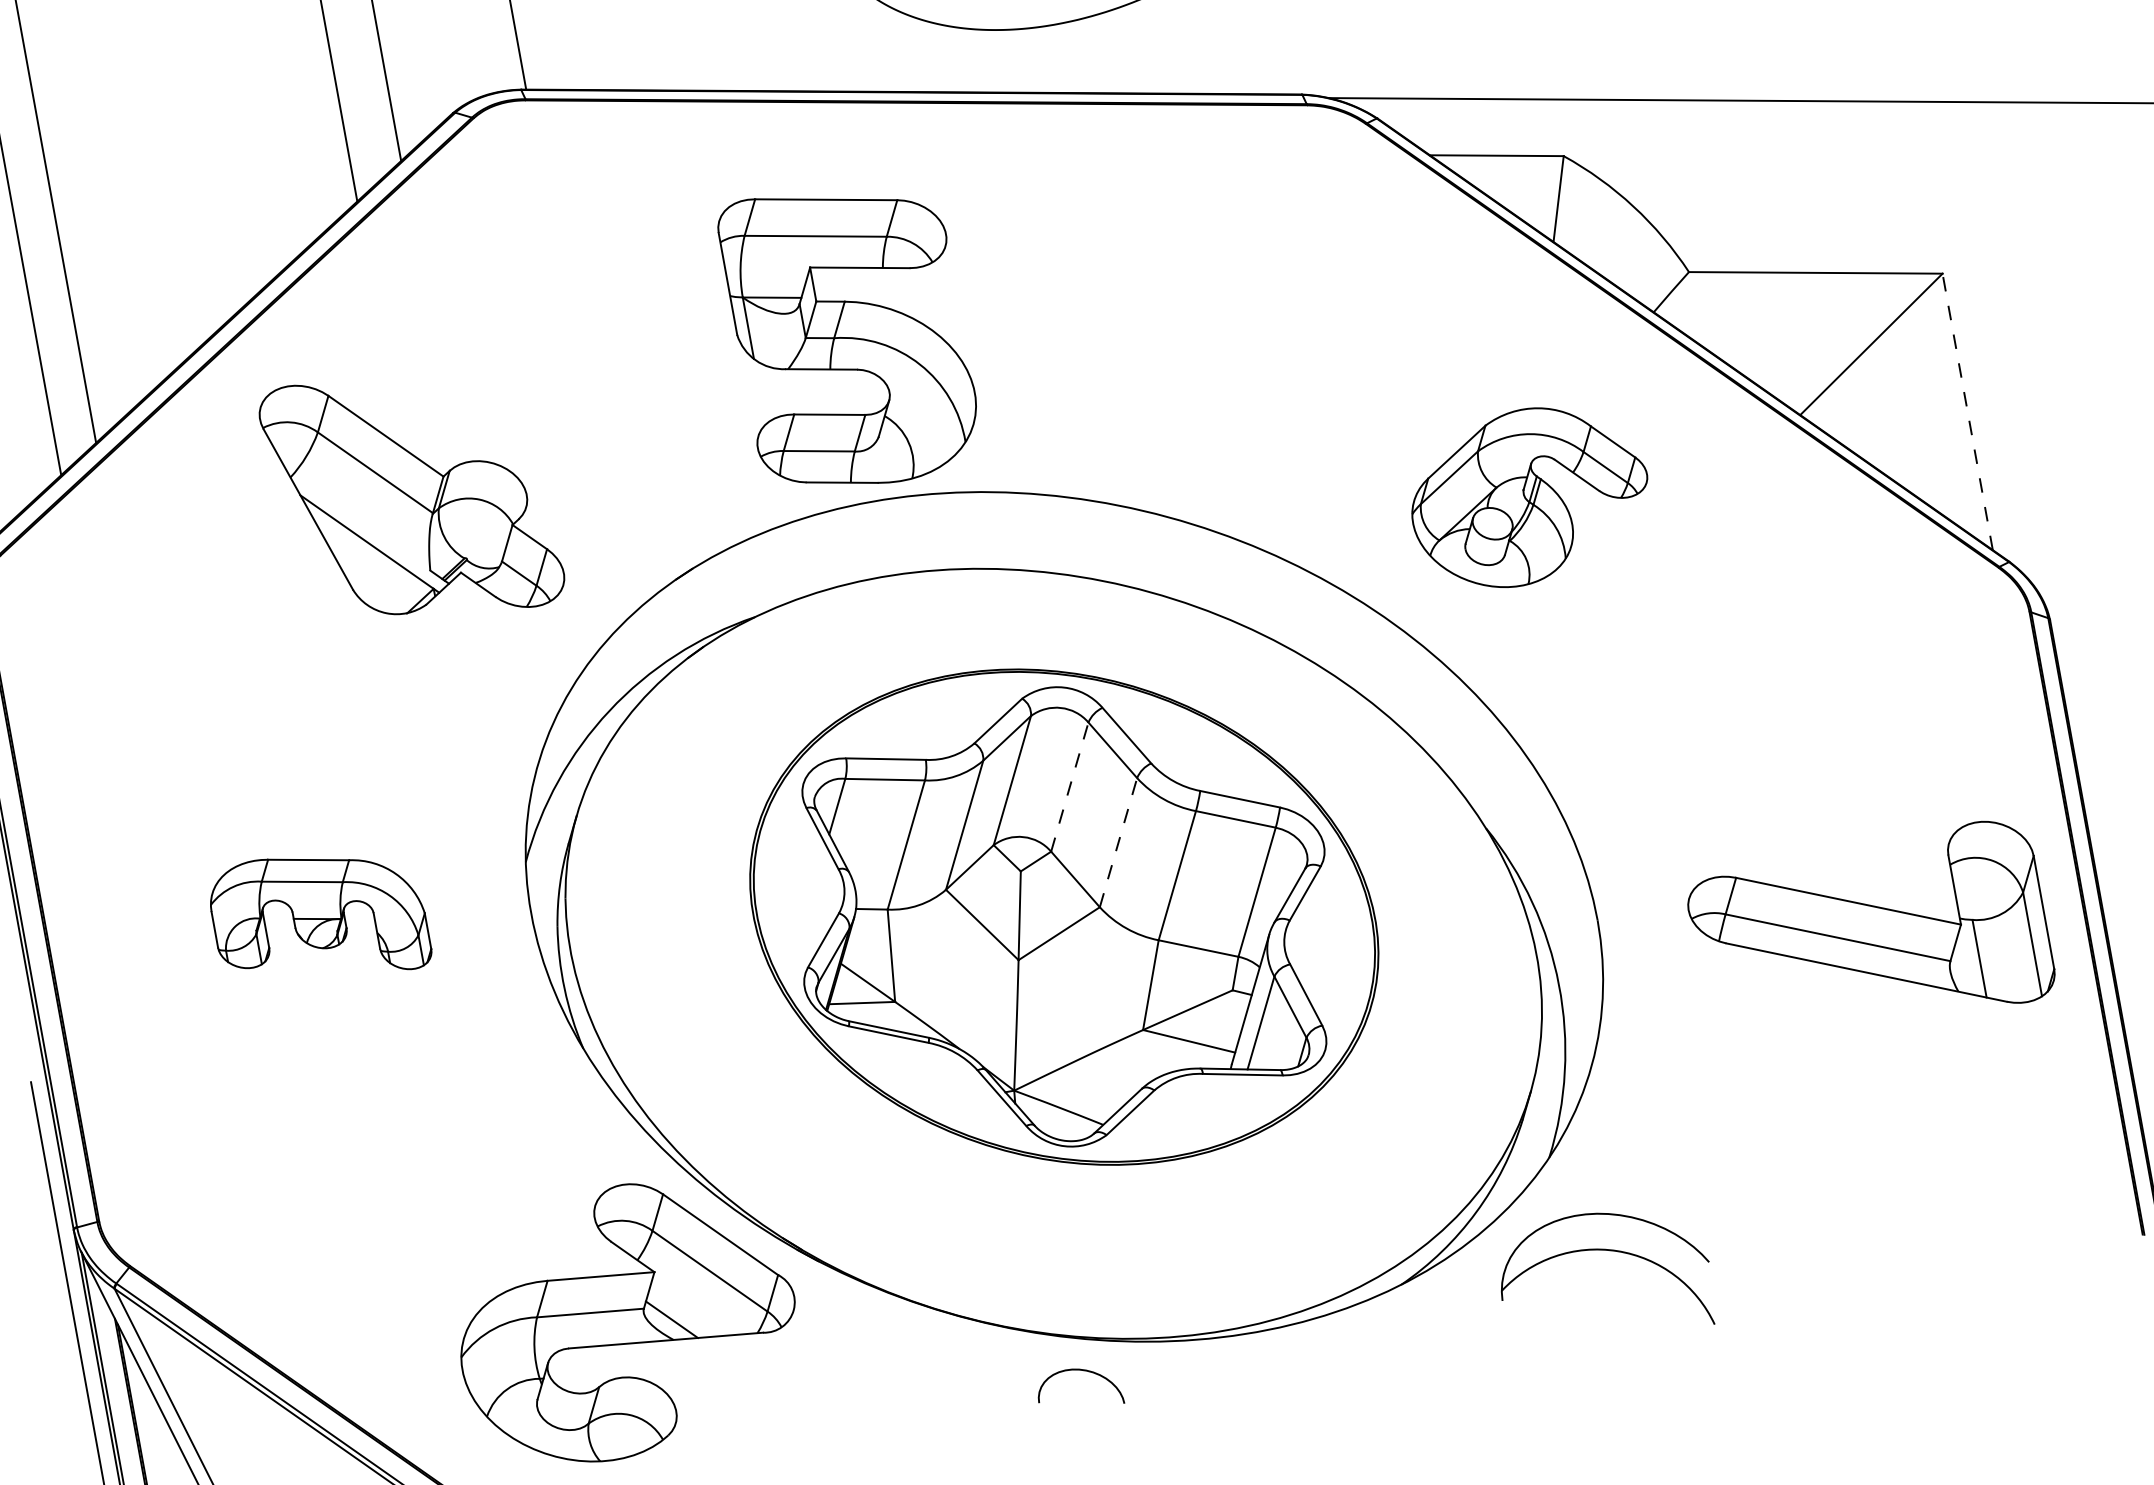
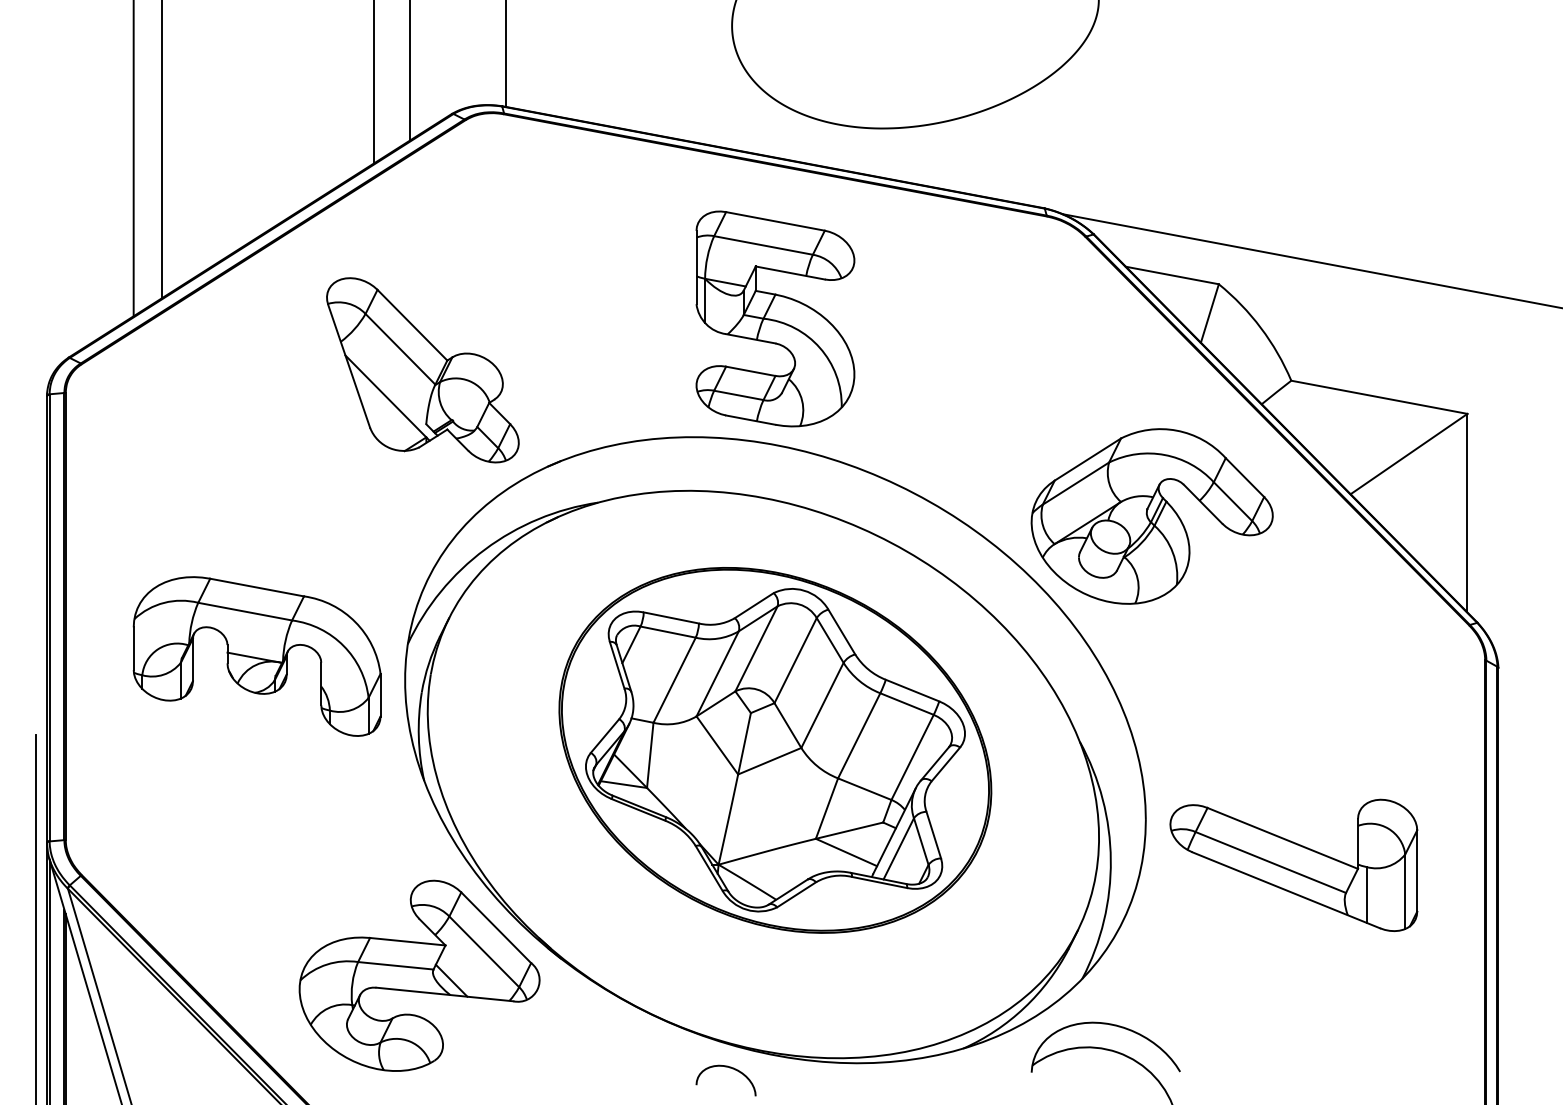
part: (850, 334) -> (775, 318), moved
line: (1967, 410) -> (1467, 512), dashed -> solid
part: (411, 496) -> (422, 370), moved
part: (1528, 496) -> (1151, 516), size x1.43
line: (1069, 786) -> (795, 660), dashed -> solid
line: (1118, 842) -> (822, 705), dashed -> solid
part: (318, 917) -> (256, 656), size x1.67
part: (1870, 934) -> (1293, 864), moved

